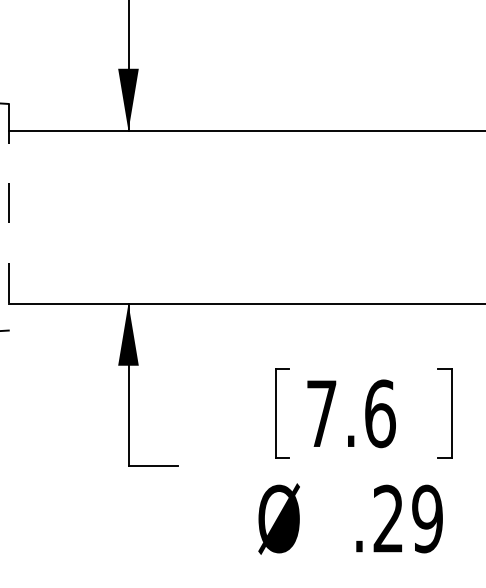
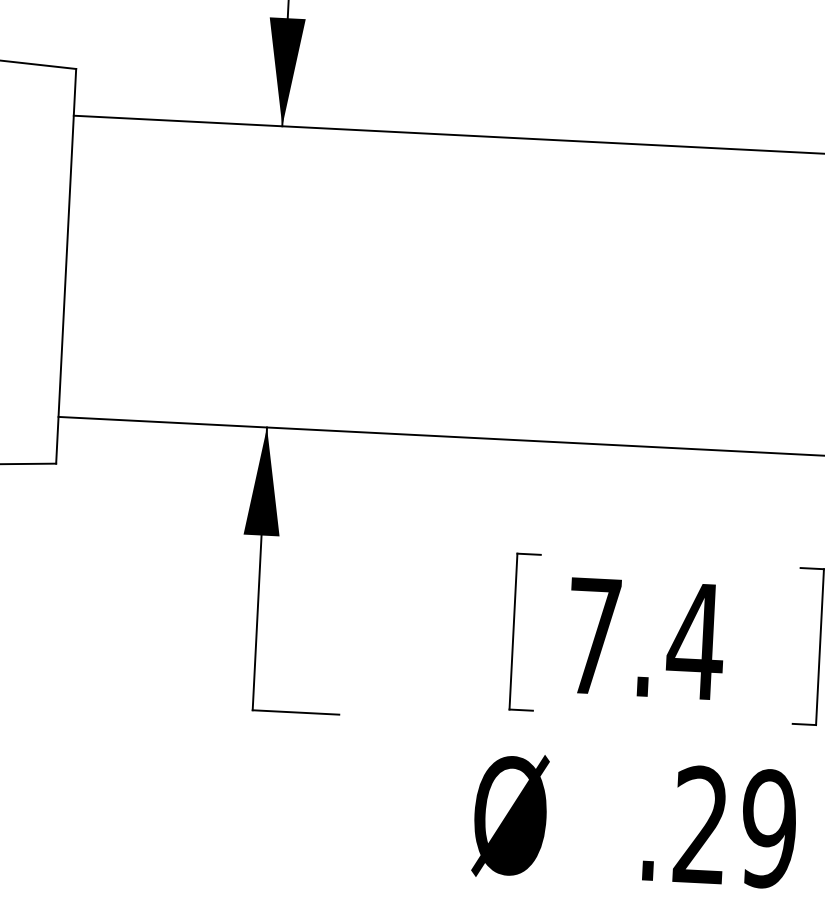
line: (8, 217) -> (65, 266), dashed -> solid
text: (379, 413) -> (694, 640), 7.6 -> 7.4

